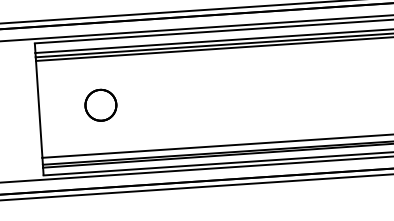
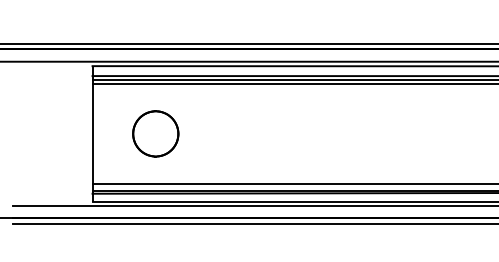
part: (100, 104) -> (155, 133), size x1.43

